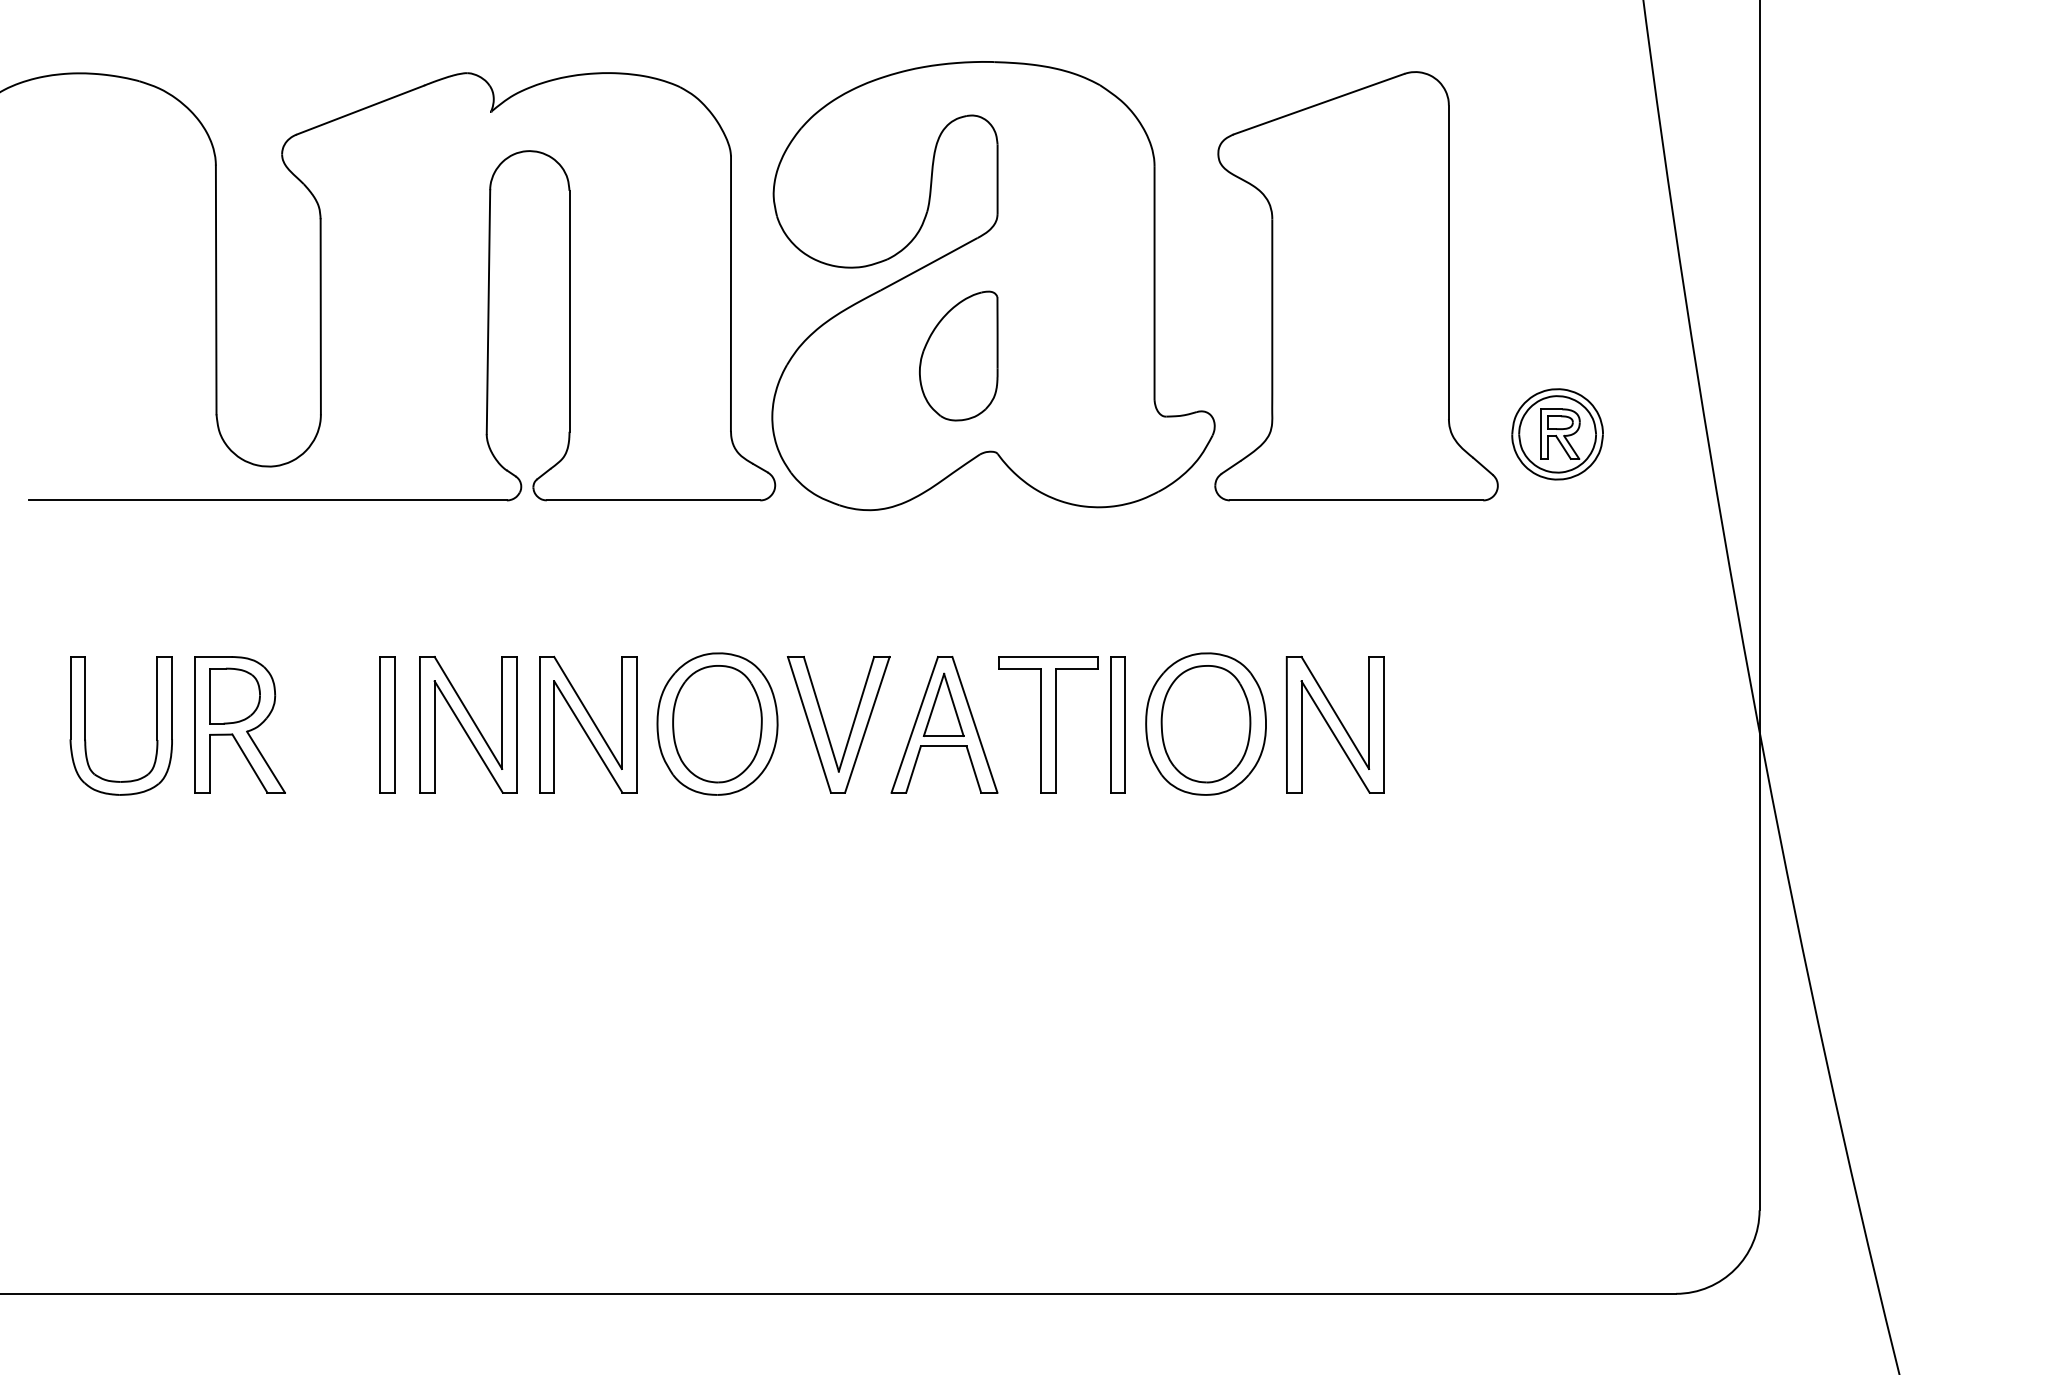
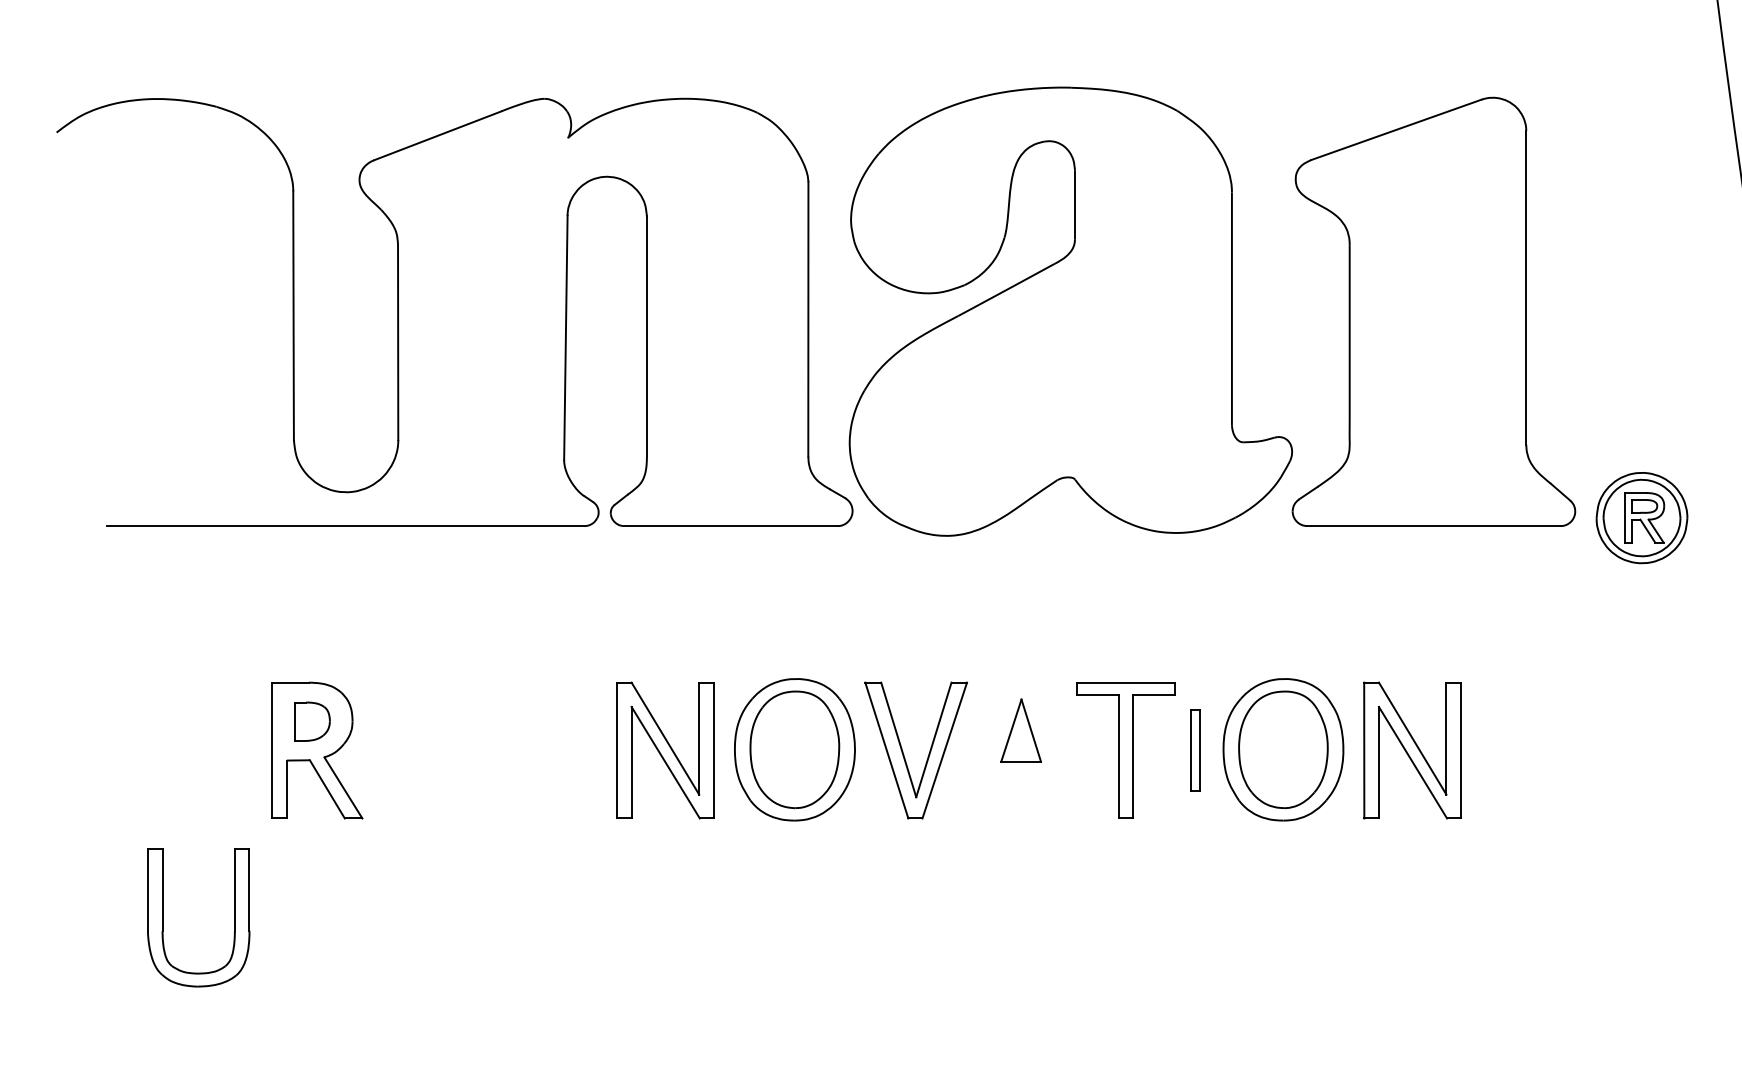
part: (958, 355) -> (1035, 381), removed
part: (1557, 434) -> (1641, 518), moved
part: (234, 695) -> (311, 721), size x0.7
part: (387, 724) -> (464, 750), removed
part: (468, 724) -> (545, 750), removed
part: (944, 724) -> (1021, 750), removed
part: (1117, 724) -> (1194, 750), size x0.6
part: (85, 725) -> (162, 917), moved

